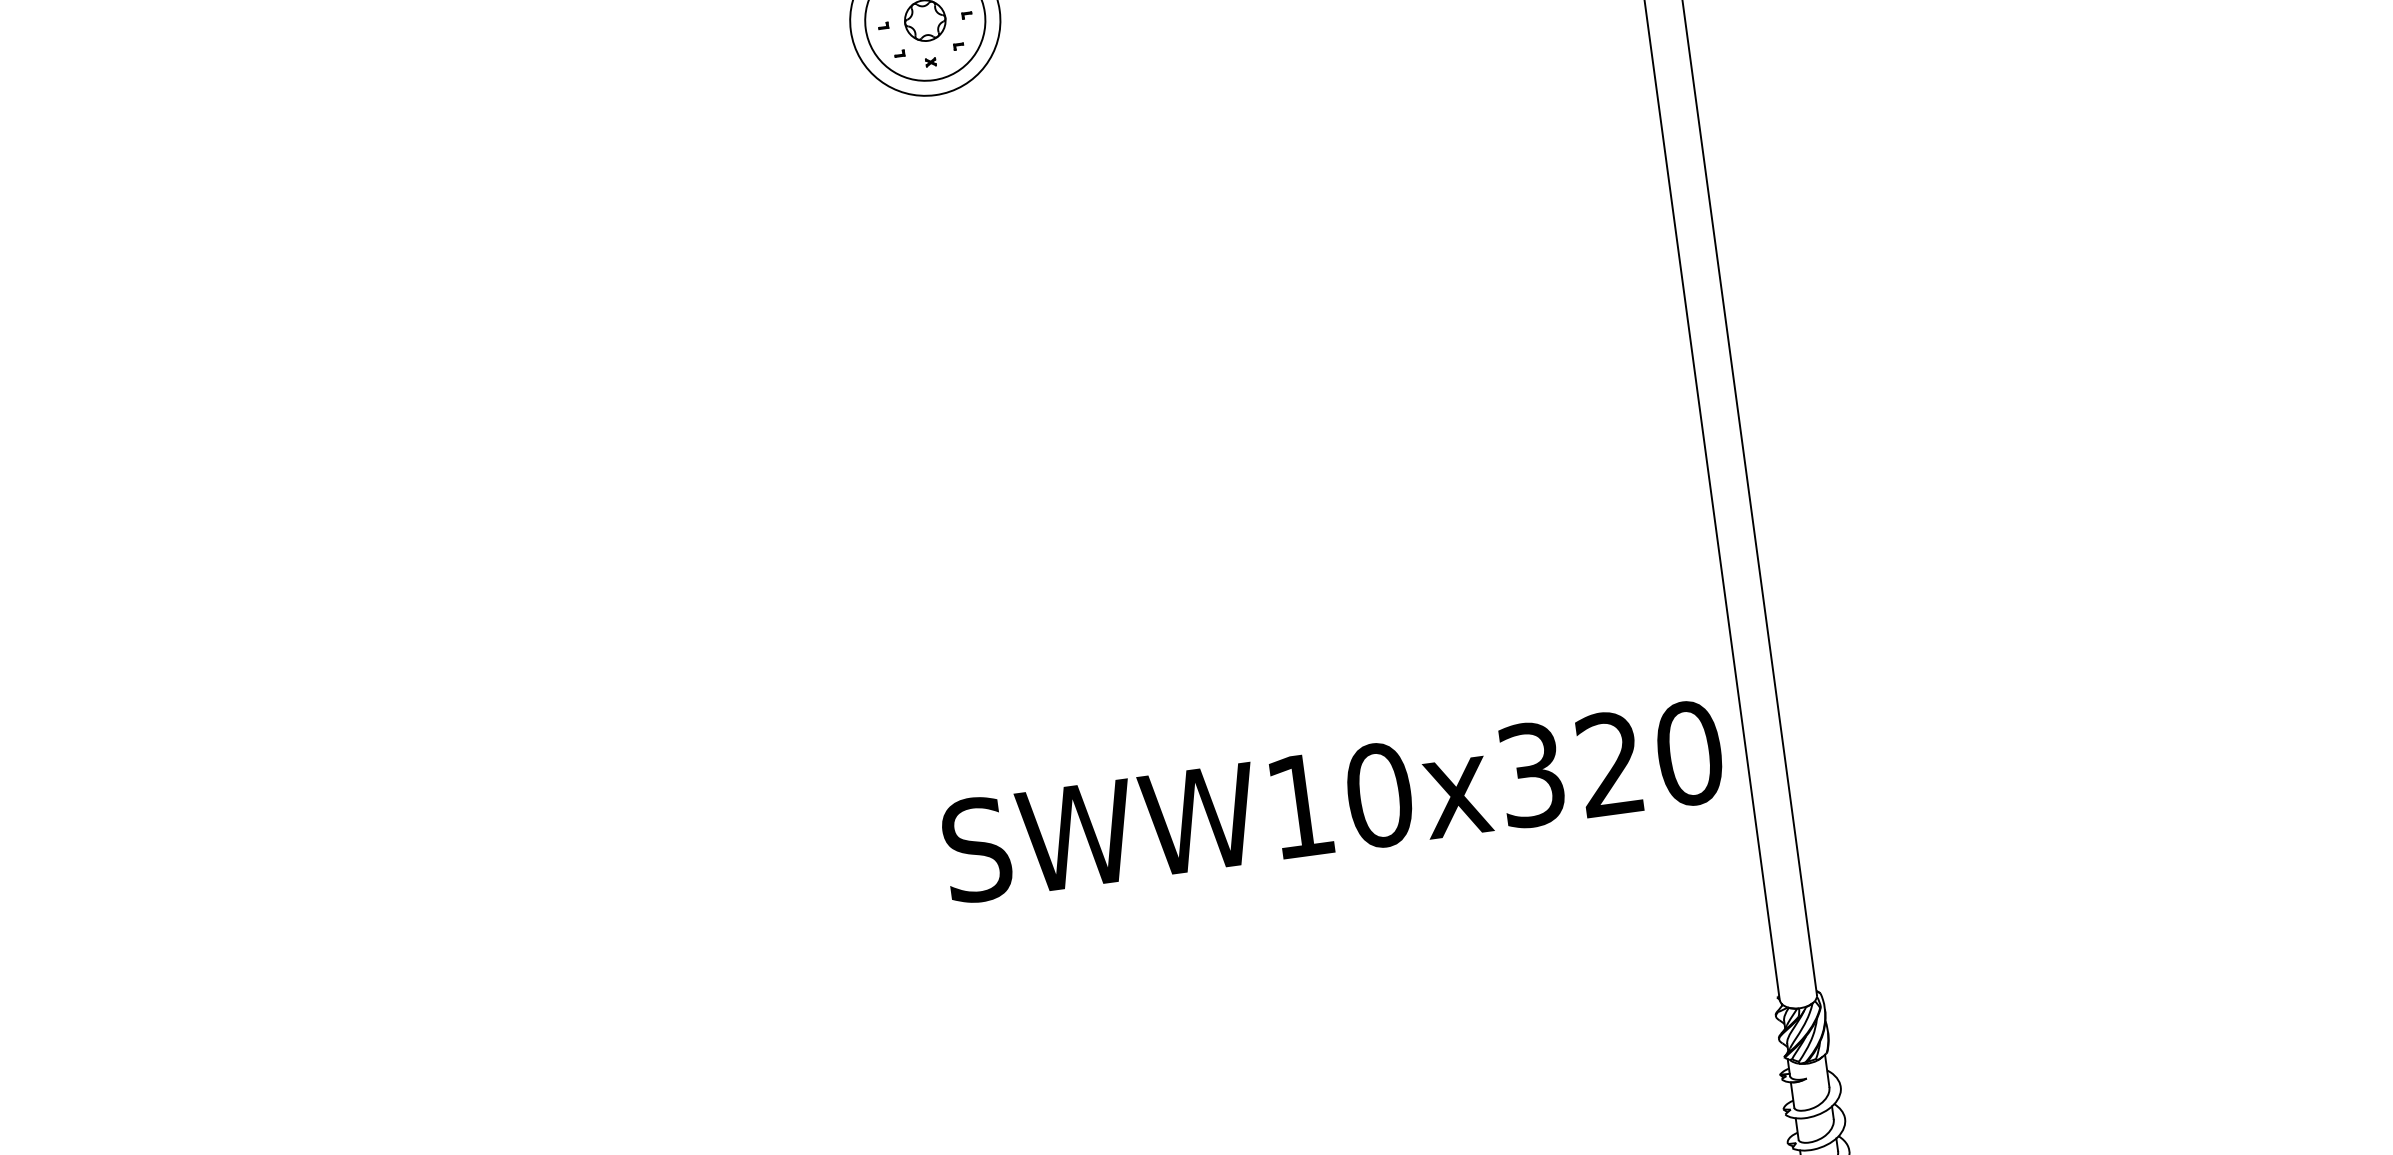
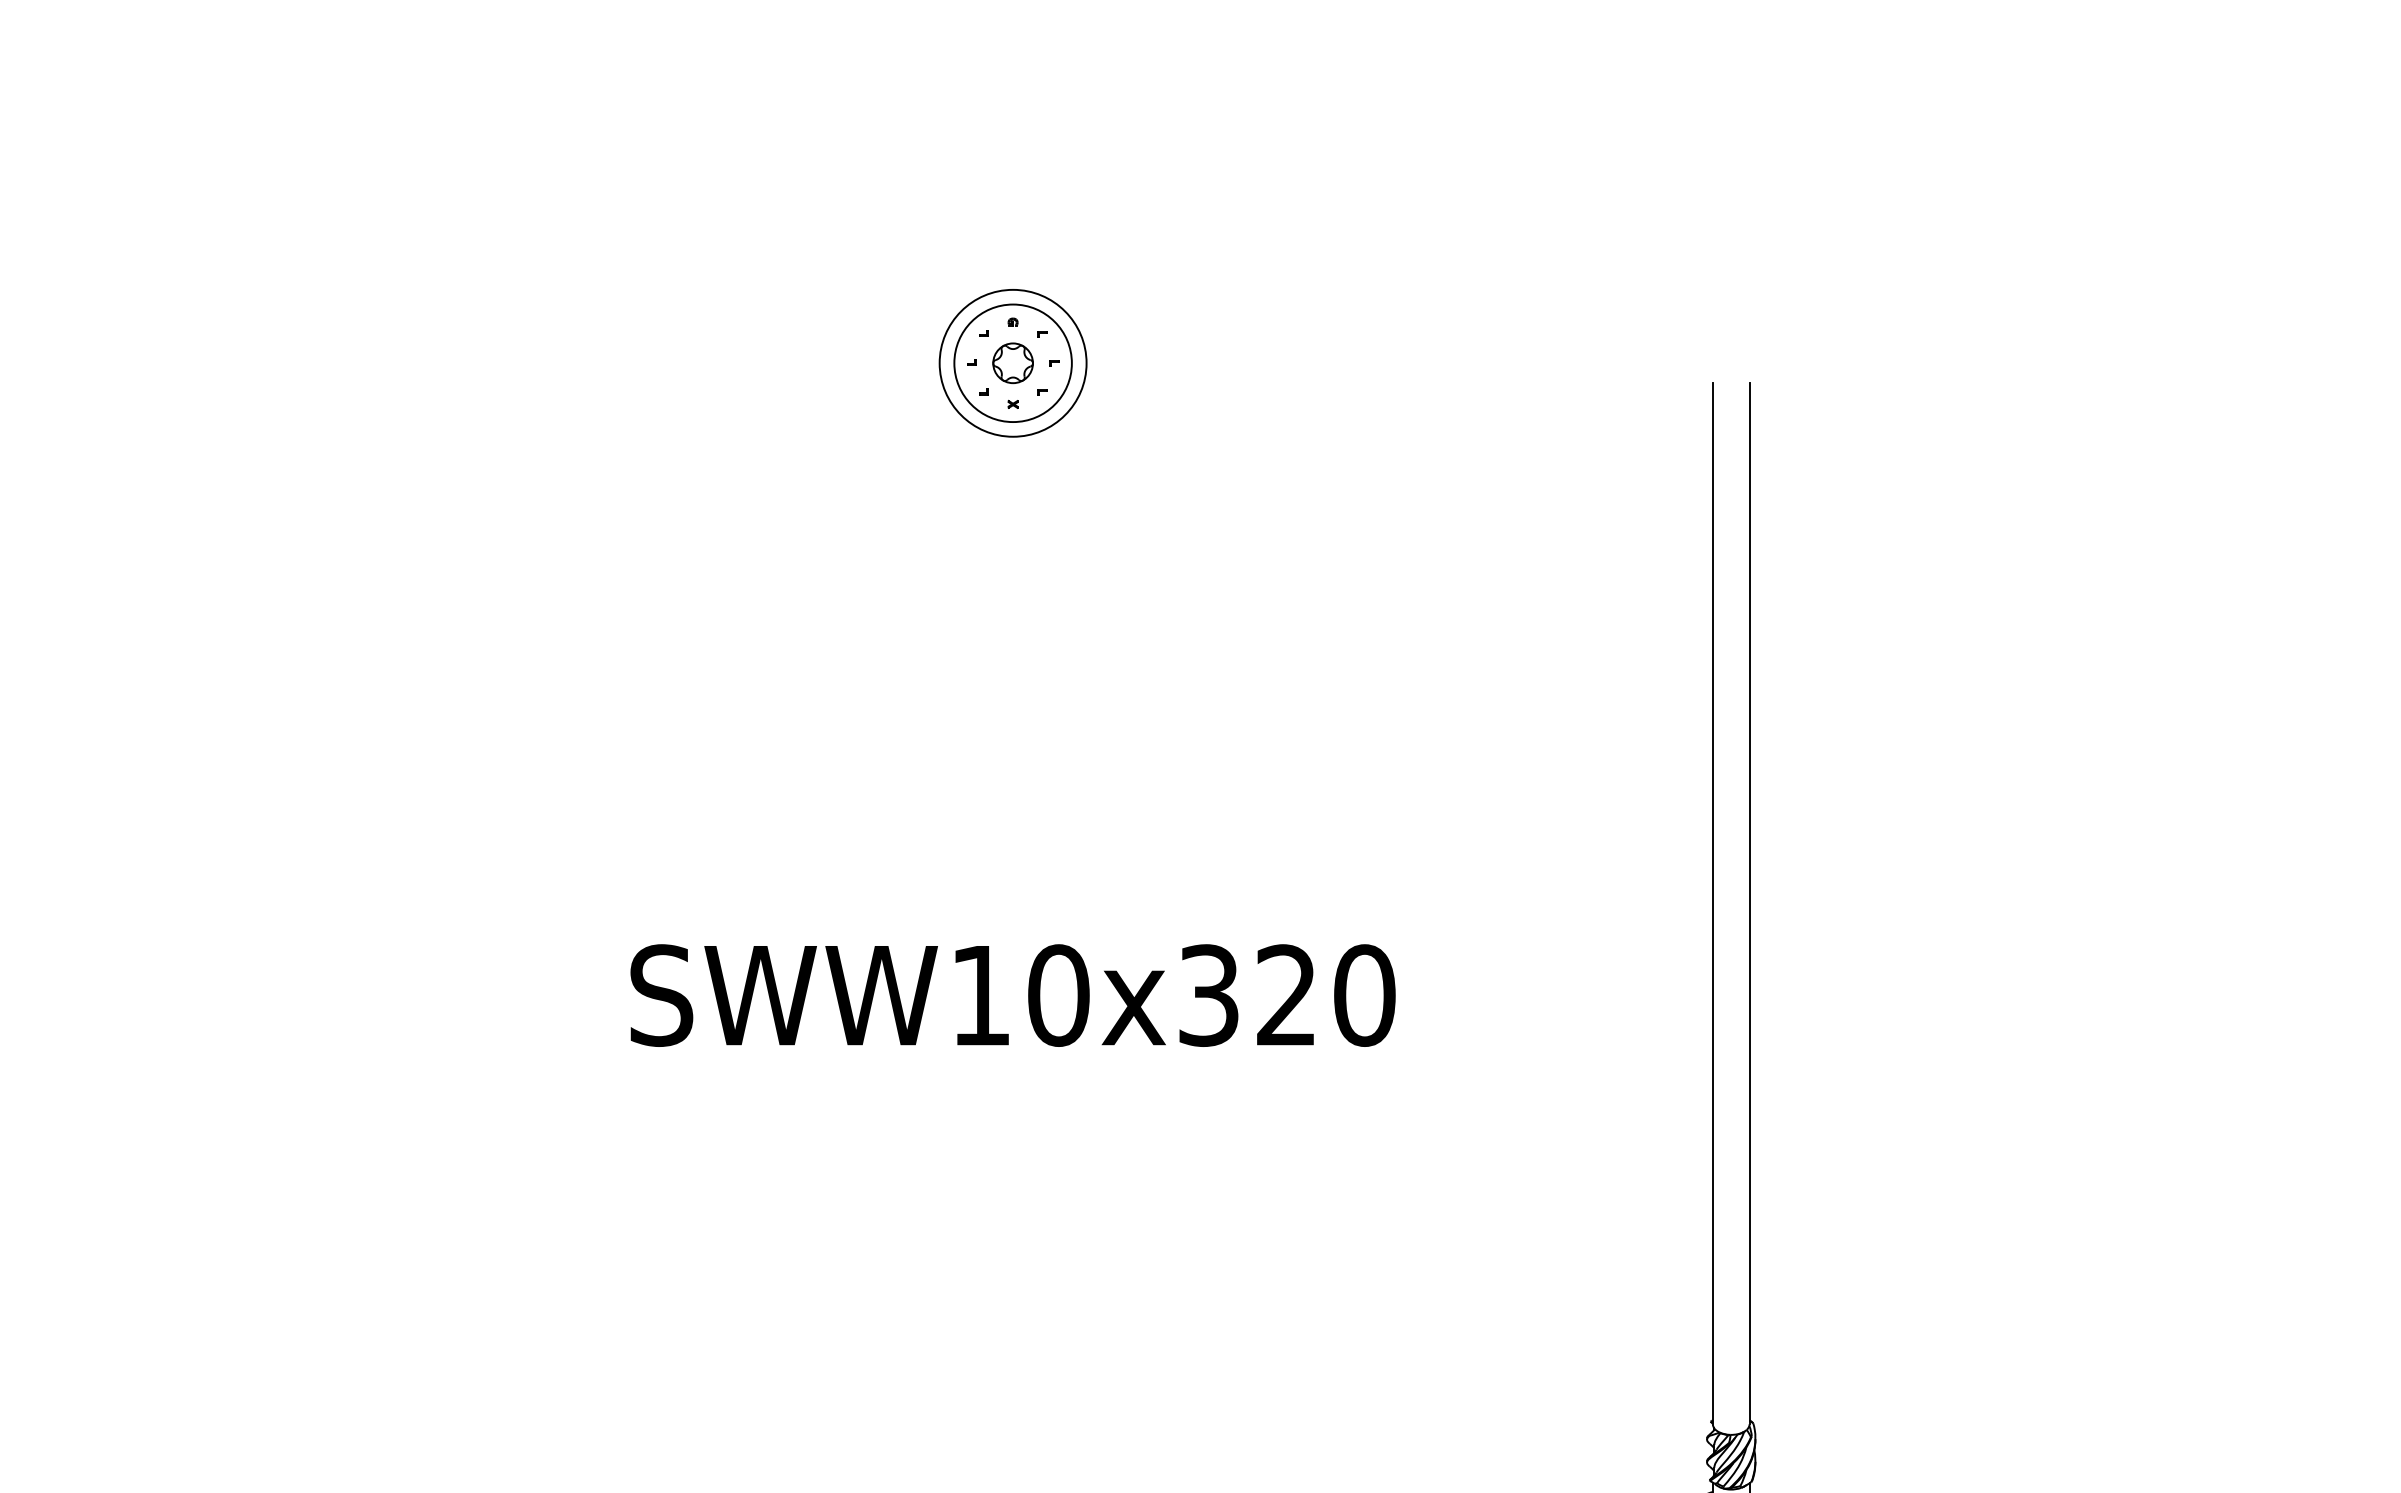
text: (1332, 801) -> (1012, 995), moved

